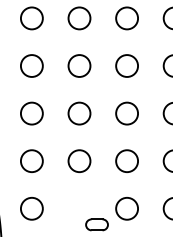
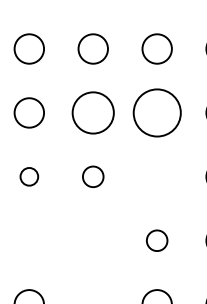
circle: (79, 65) -> (93, 112), size x1.4
circle: (126, 65) -> (156, 112), size x1.6
circle: (31, 113) -> (28, 176), size x0.6
circle: (79, 113) -> (93, 176), size x0.7
circle: (126, 113) -> (156, 176), removed
circle: (31, 160) -> (28, 239), removed
circle: (79, 160) -> (93, 239), removed
circle: (126, 160) -> (156, 239), size x0.7

